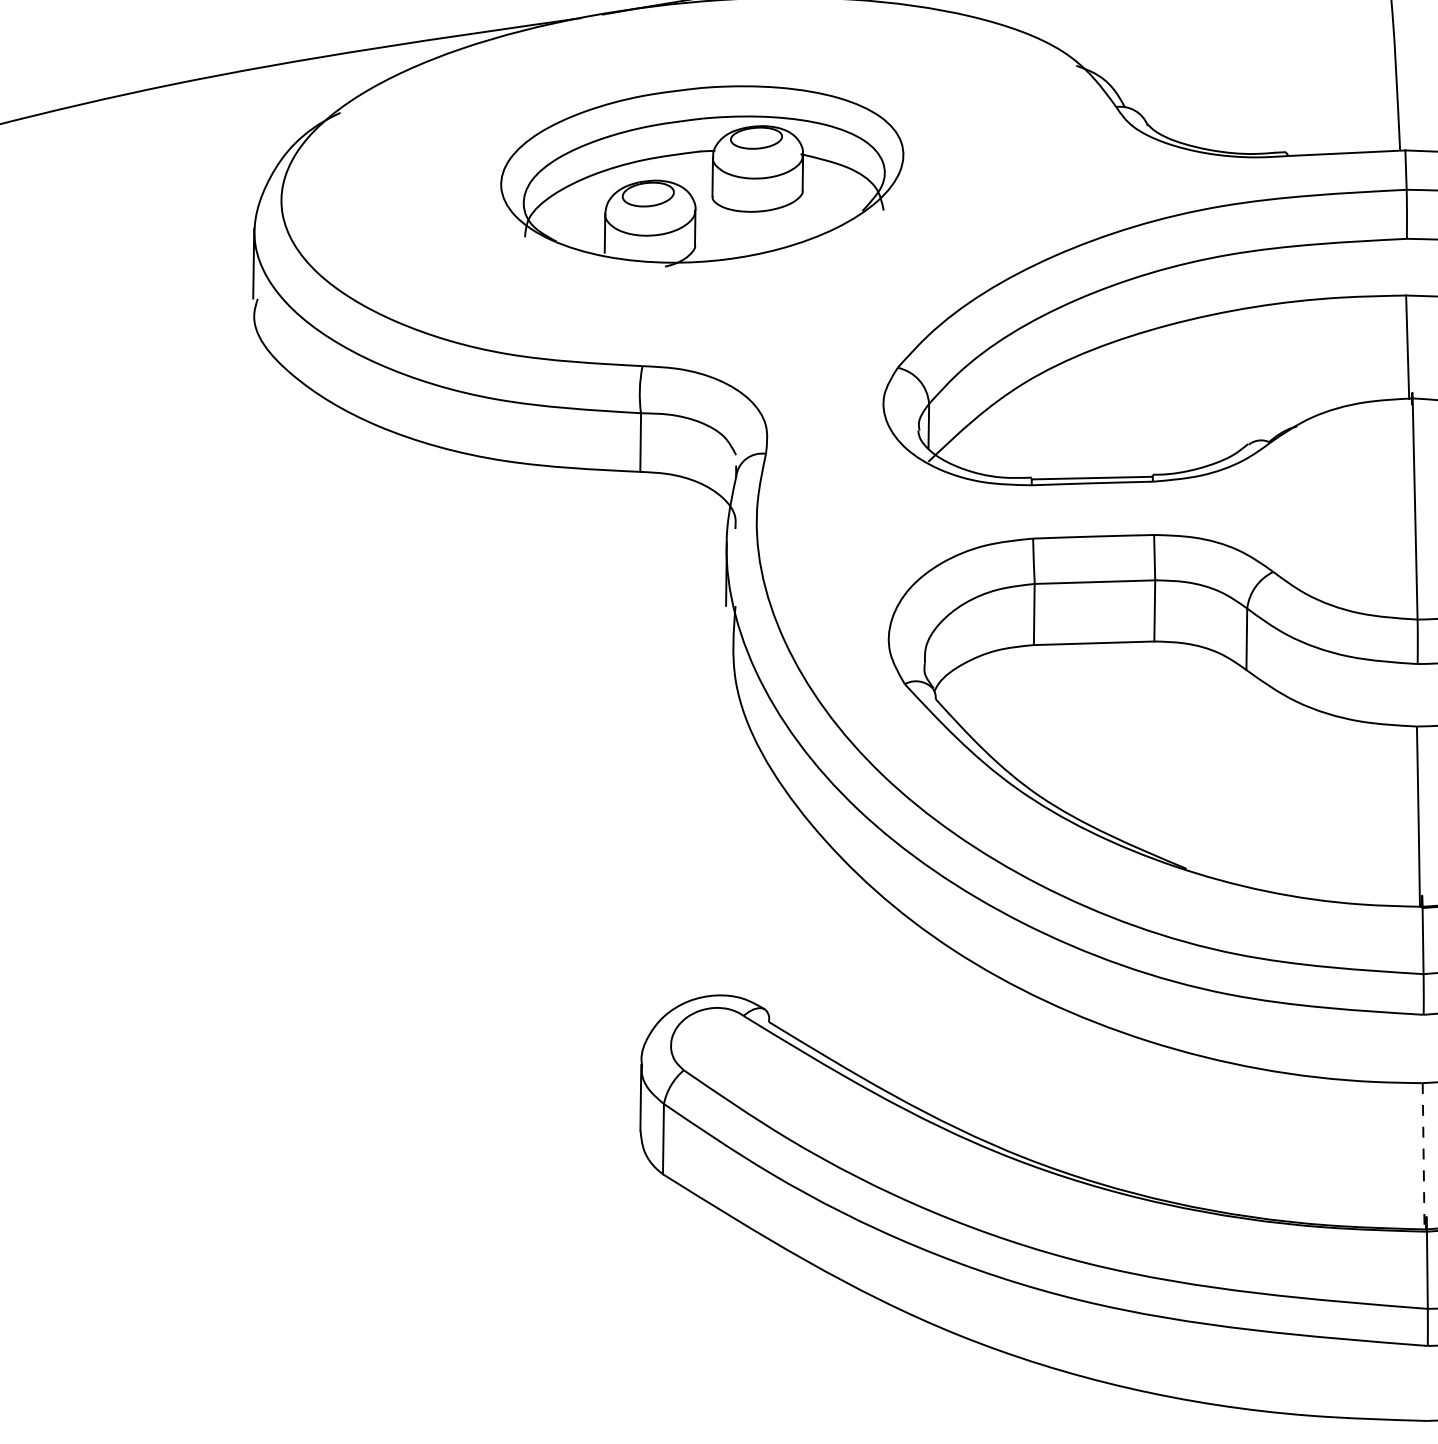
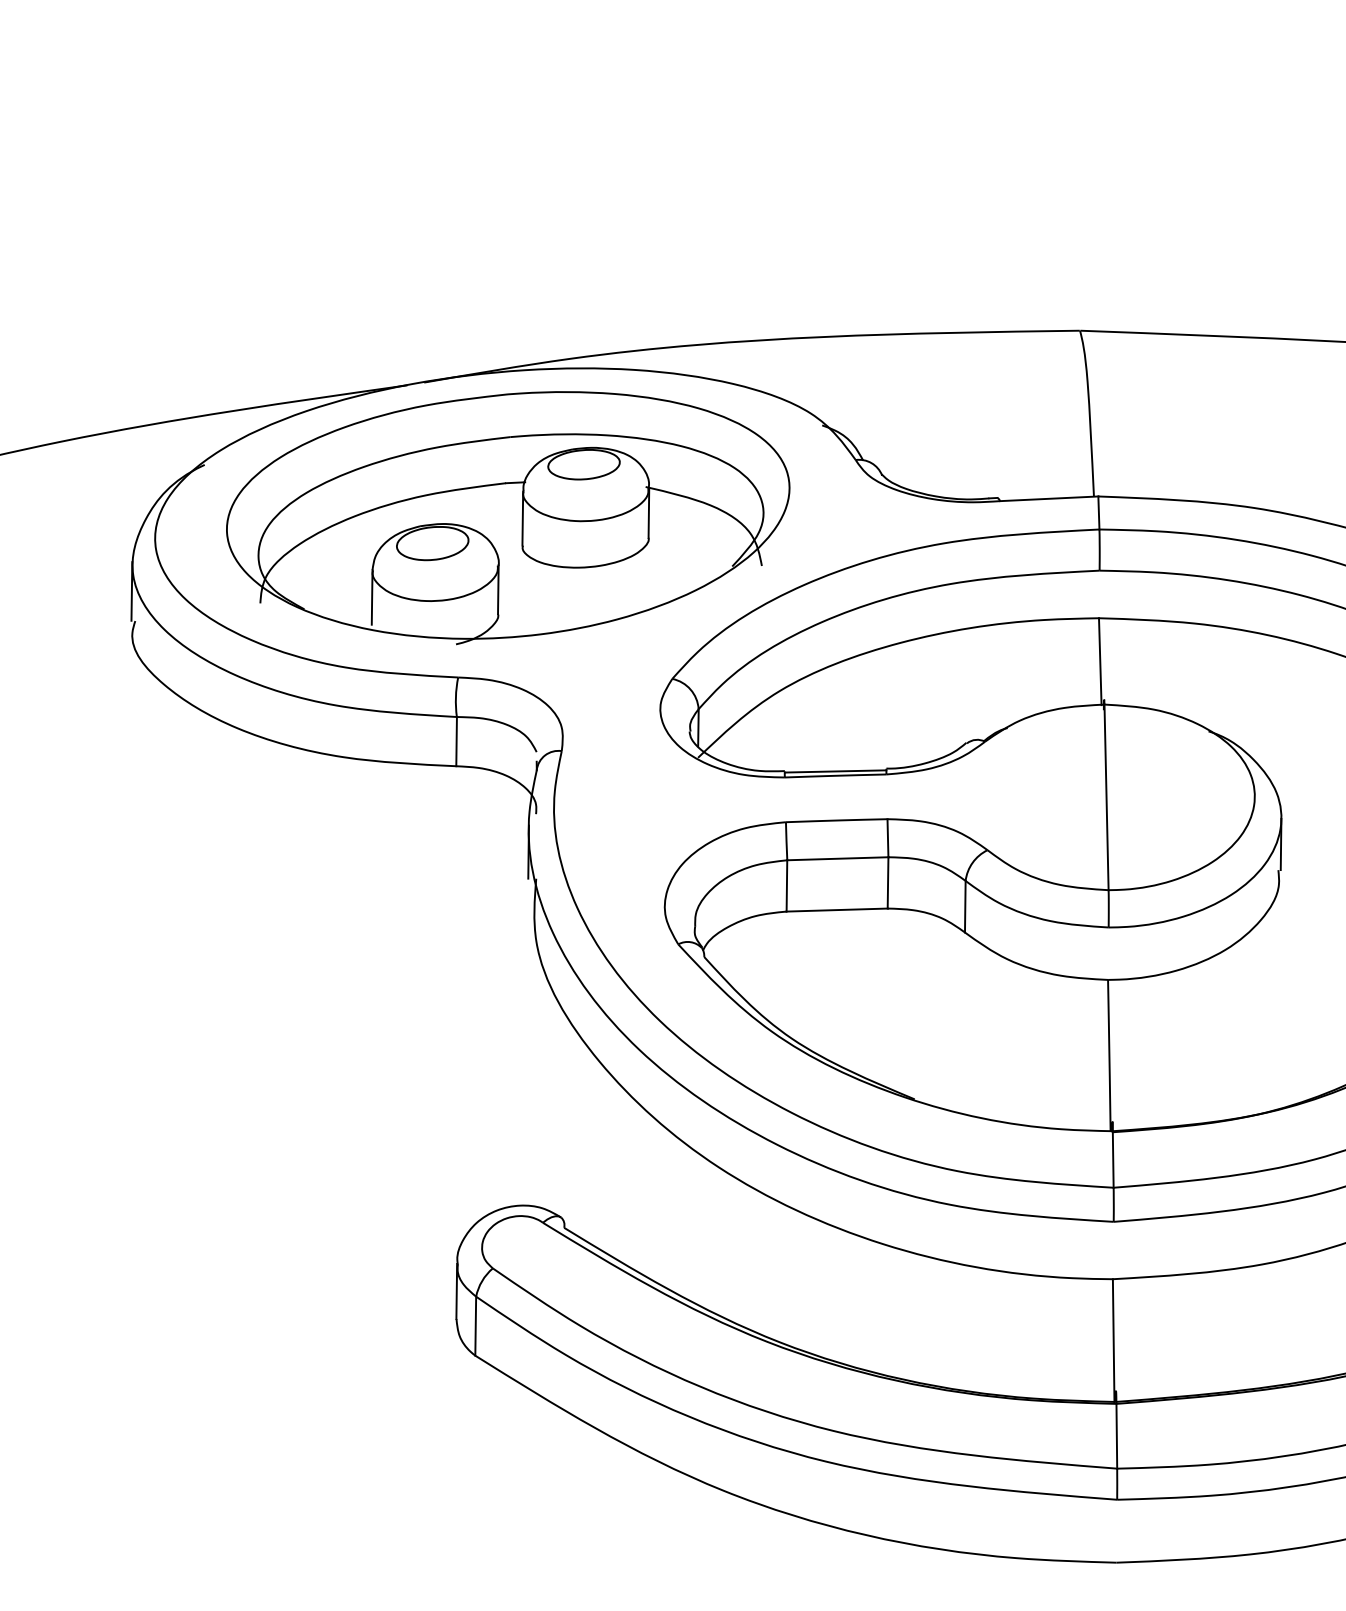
part: (702, 176) -> (508, 518), size x1.67
line: (1423, 1157) -> (1113, 1341), dashed -> solid

